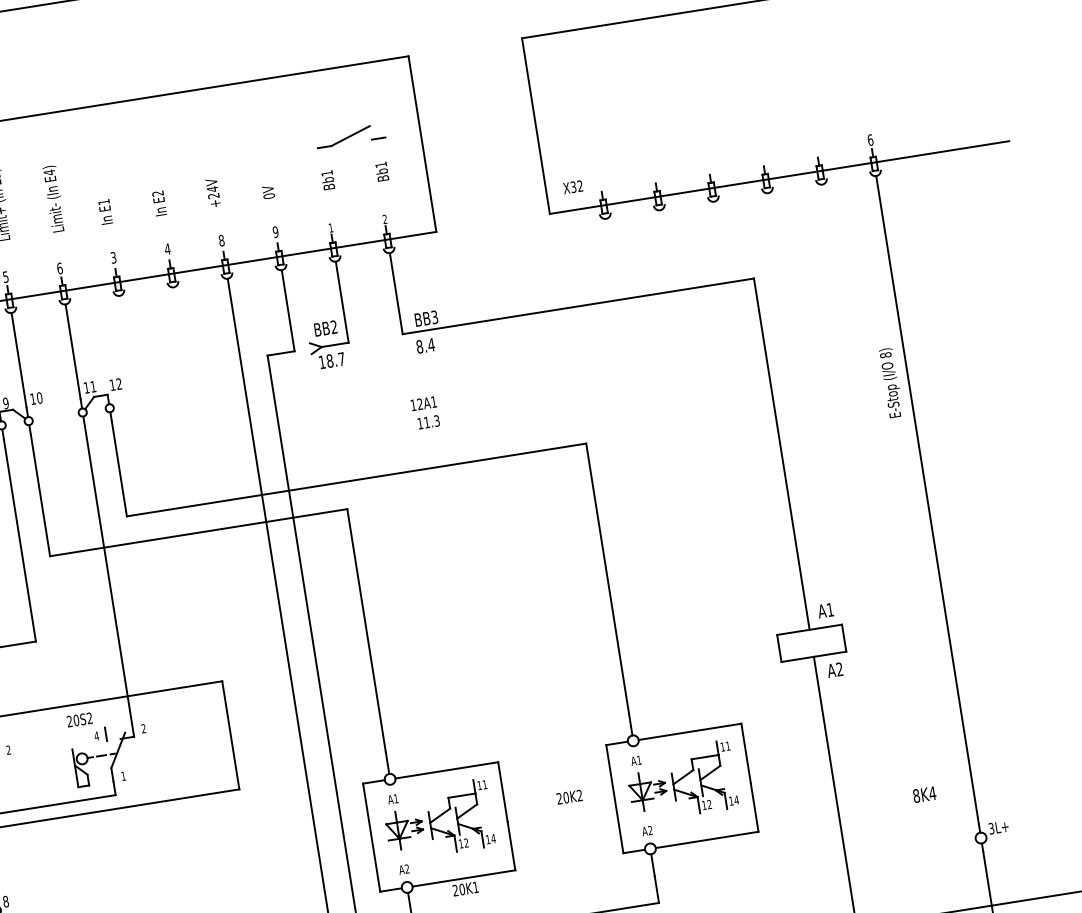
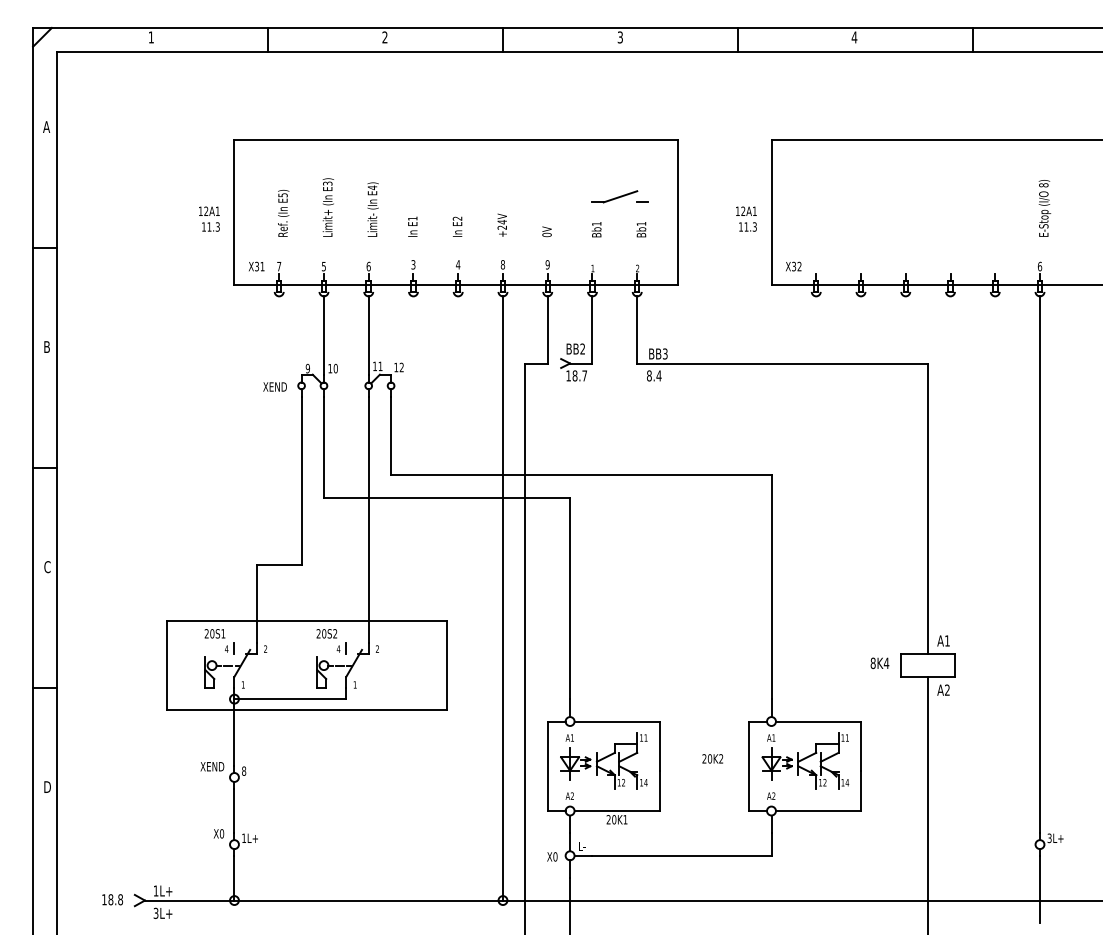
text: (891, 383) -> (1044, 208), moved
text: (425, 412) -> (746, 218), moved
text: (924, 794) -> (879, 663), moved

